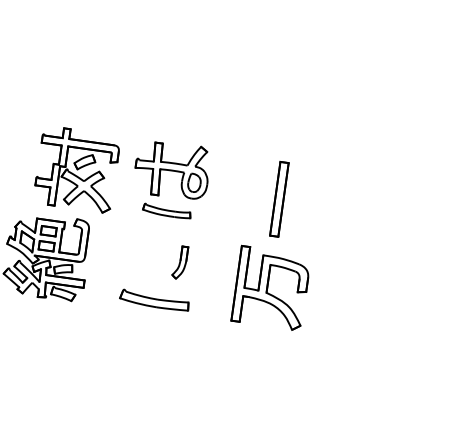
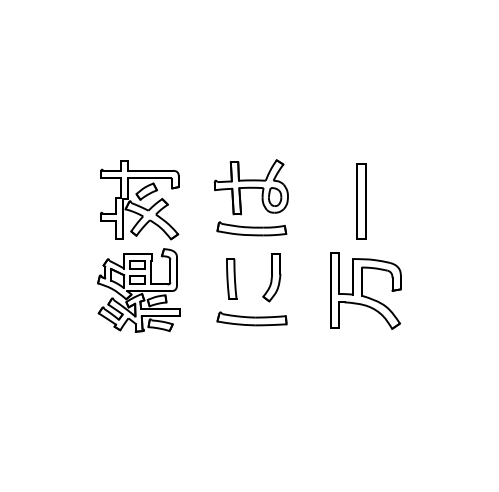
part: (76, 169) -> (139, 200), moved
part: (166, 210) -> (251, 228), size x1.43
part: (139, 257) -> (231, 278), added
part: (179, 262) -> (271, 277), size x1.43

